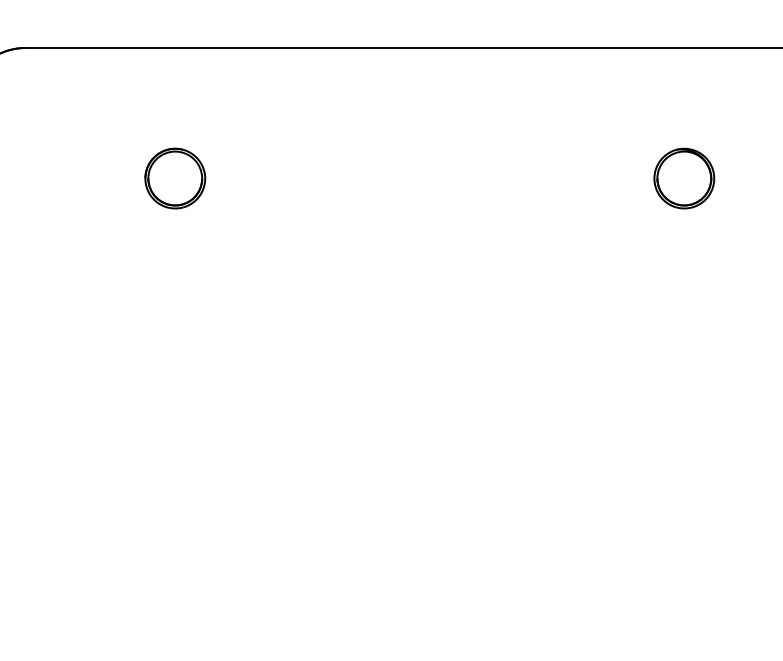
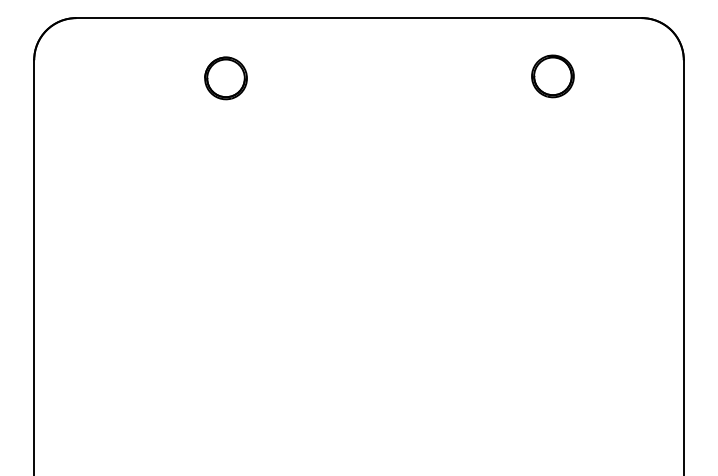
part: (174, 178) -> (225, 78), moved
part: (683, 178) -> (552, 76), moved

